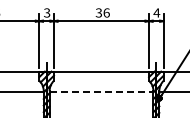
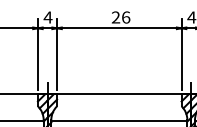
text: (46, 12) -> (47, 16), 3 -> 4
text: (98, 13) -> (115, 18), 36 -> 26
line: (101, 91) -> (119, 120), dashed -> solid

